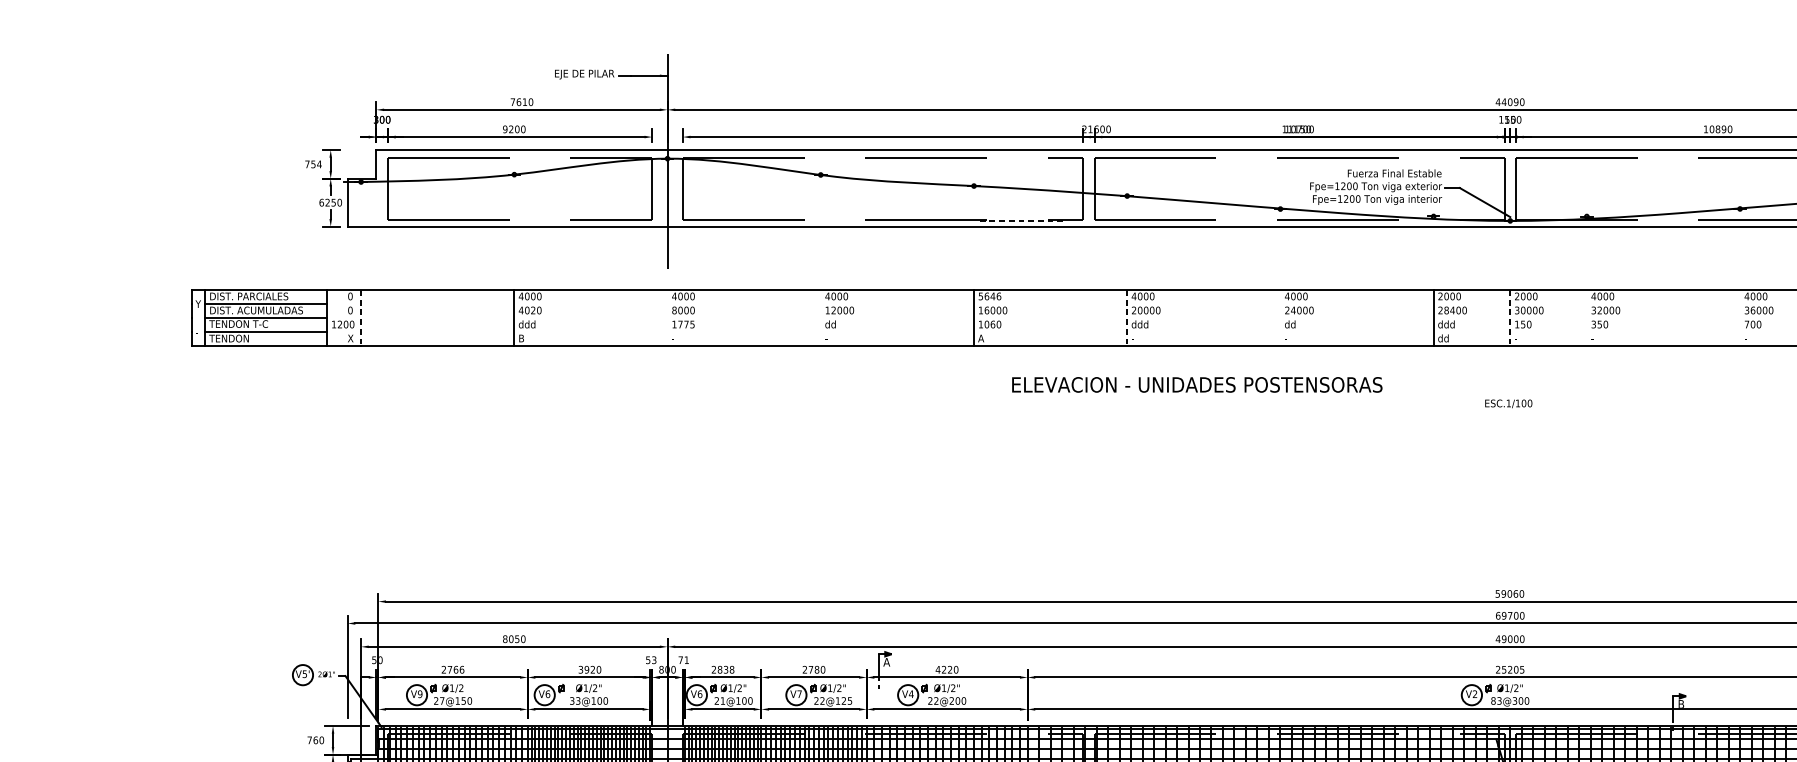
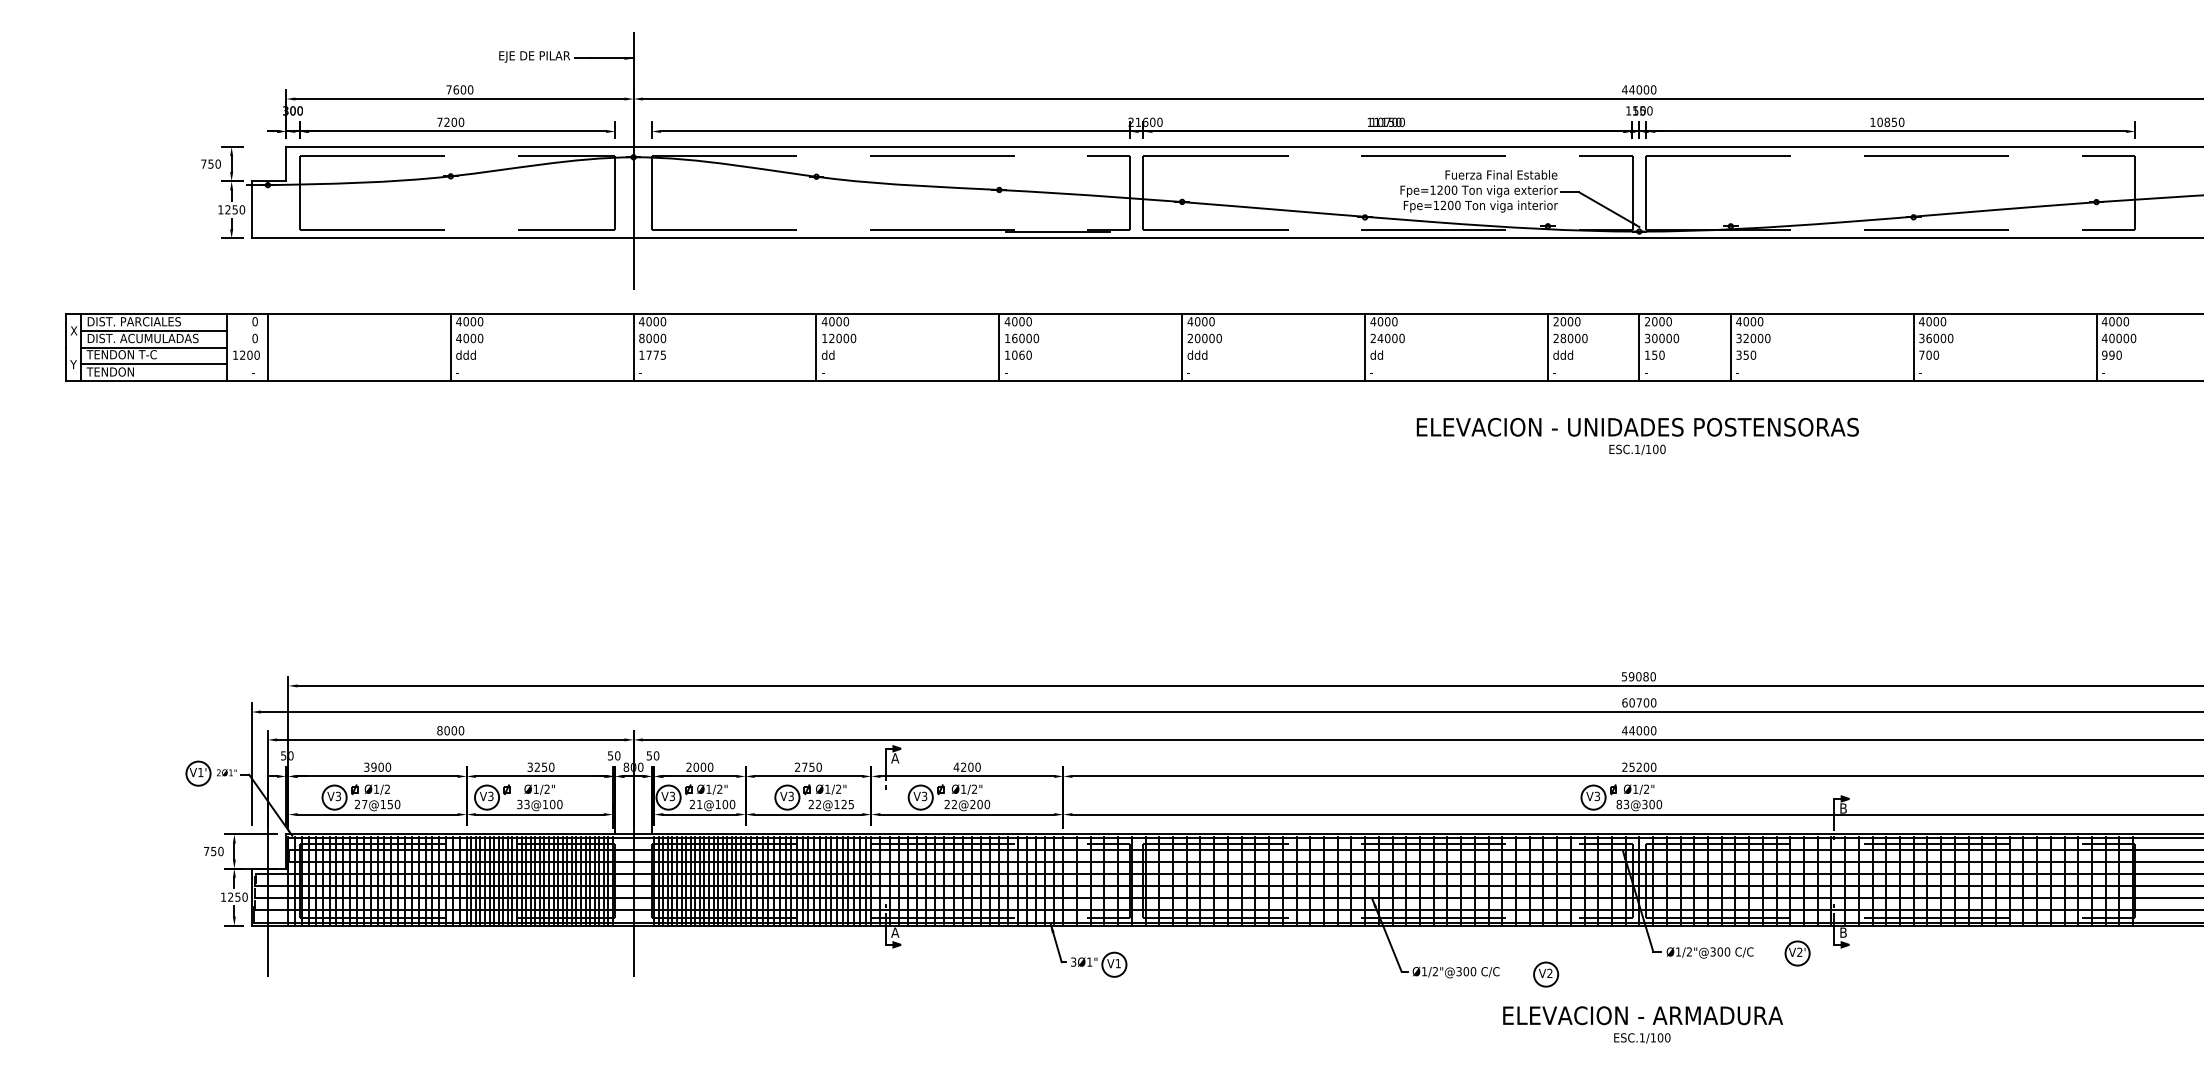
text: (525, 101) -> (463, 89), 7610 -> 7600
text: (1516, 101) -> (1646, 89), 44090 -> 44000
text: (504, 128) -> (439, 121), 9200 -> 7200
text: (1724, 128) -> (1894, 121), 10890 -> 10850
text: (319, 163) -> (218, 163), 754 -> 750
text: (321, 202) -> (220, 209), 6250 -> 1250
line: (1023, 220) -> (1058, 231), dashed -> solid
text: (989, 296) -> (1017, 321), 5646 -> 4000
text: (198, 303) -> (73, 330), Y -> X
text: (533, 310) -> (473, 338), 4020 -> 4000
text: (1452, 310) -> (1570, 338), 28400 -> 28000
line: (360, 318) -> (267, 347), dashed -> solid
line: (667, 318) -> (633, 347), added
line: (820, 318) -> (816, 347), added
line: (1127, 318) -> (1182, 347), dashed -> solid
line: (1280, 318) -> (1365, 347), added
line: (1510, 318) -> (1639, 347), dashed -> solid
line: (1586, 318) -> (1730, 347), added
line: (1739, 318) -> (1913, 347), added
text: (198, 332) -> (73, 364), - -> Y
text: (350, 338) -> (255, 371), X -> -
text: (521, 338) -> (459, 371), B -> -
text: (980, 338) -> (1007, 371), A -> -
text: (1443, 338) -> (1559, 371), dd -> -
text: (1197, 384) -> (1637, 426), moved
text: (1515, 593) -> (1645, 676), 59060 -> 59080
text: (1503, 615) -> (1631, 702), 69700 -> 60700
text: (517, 638) -> (454, 730), 8050 -> 8000
text: (1504, 638) -> (1632, 730), 49000 -> 44000
text: (654, 659) -> (617, 755), 53 -> 50
text: (683, 659) -> (652, 755), 71 -> 50
text: (452, 669) -> (377, 766), 2766 -> 3900
text: (589, 669) -> (540, 766), 3920 -> 3250
text: (726, 669) -> (703, 766), 2838 -> 2000
text: (816, 669) -> (811, 766), 2780 -> 2750
text: (949, 669) -> (970, 766), 4220 -> 4200
text: (1522, 669) -> (1653, 766), 25205 -> 25200
text: (304, 674) -> (200, 772), V5' -> V1'
text: (420, 693) -> (338, 795), V9 -> V3
text: (547, 694) -> (490, 796), V6 -> V3
text: (700, 694) -> (672, 796), V6 -> V3
text: (799, 694) -> (790, 796), V7 -> V3
text: (911, 694) -> (924, 796), V4 -> V3
text: (1474, 694) -> (1596, 796), V2 -> V3
text: (315, 740) -> (213, 851), 760 -> 750

